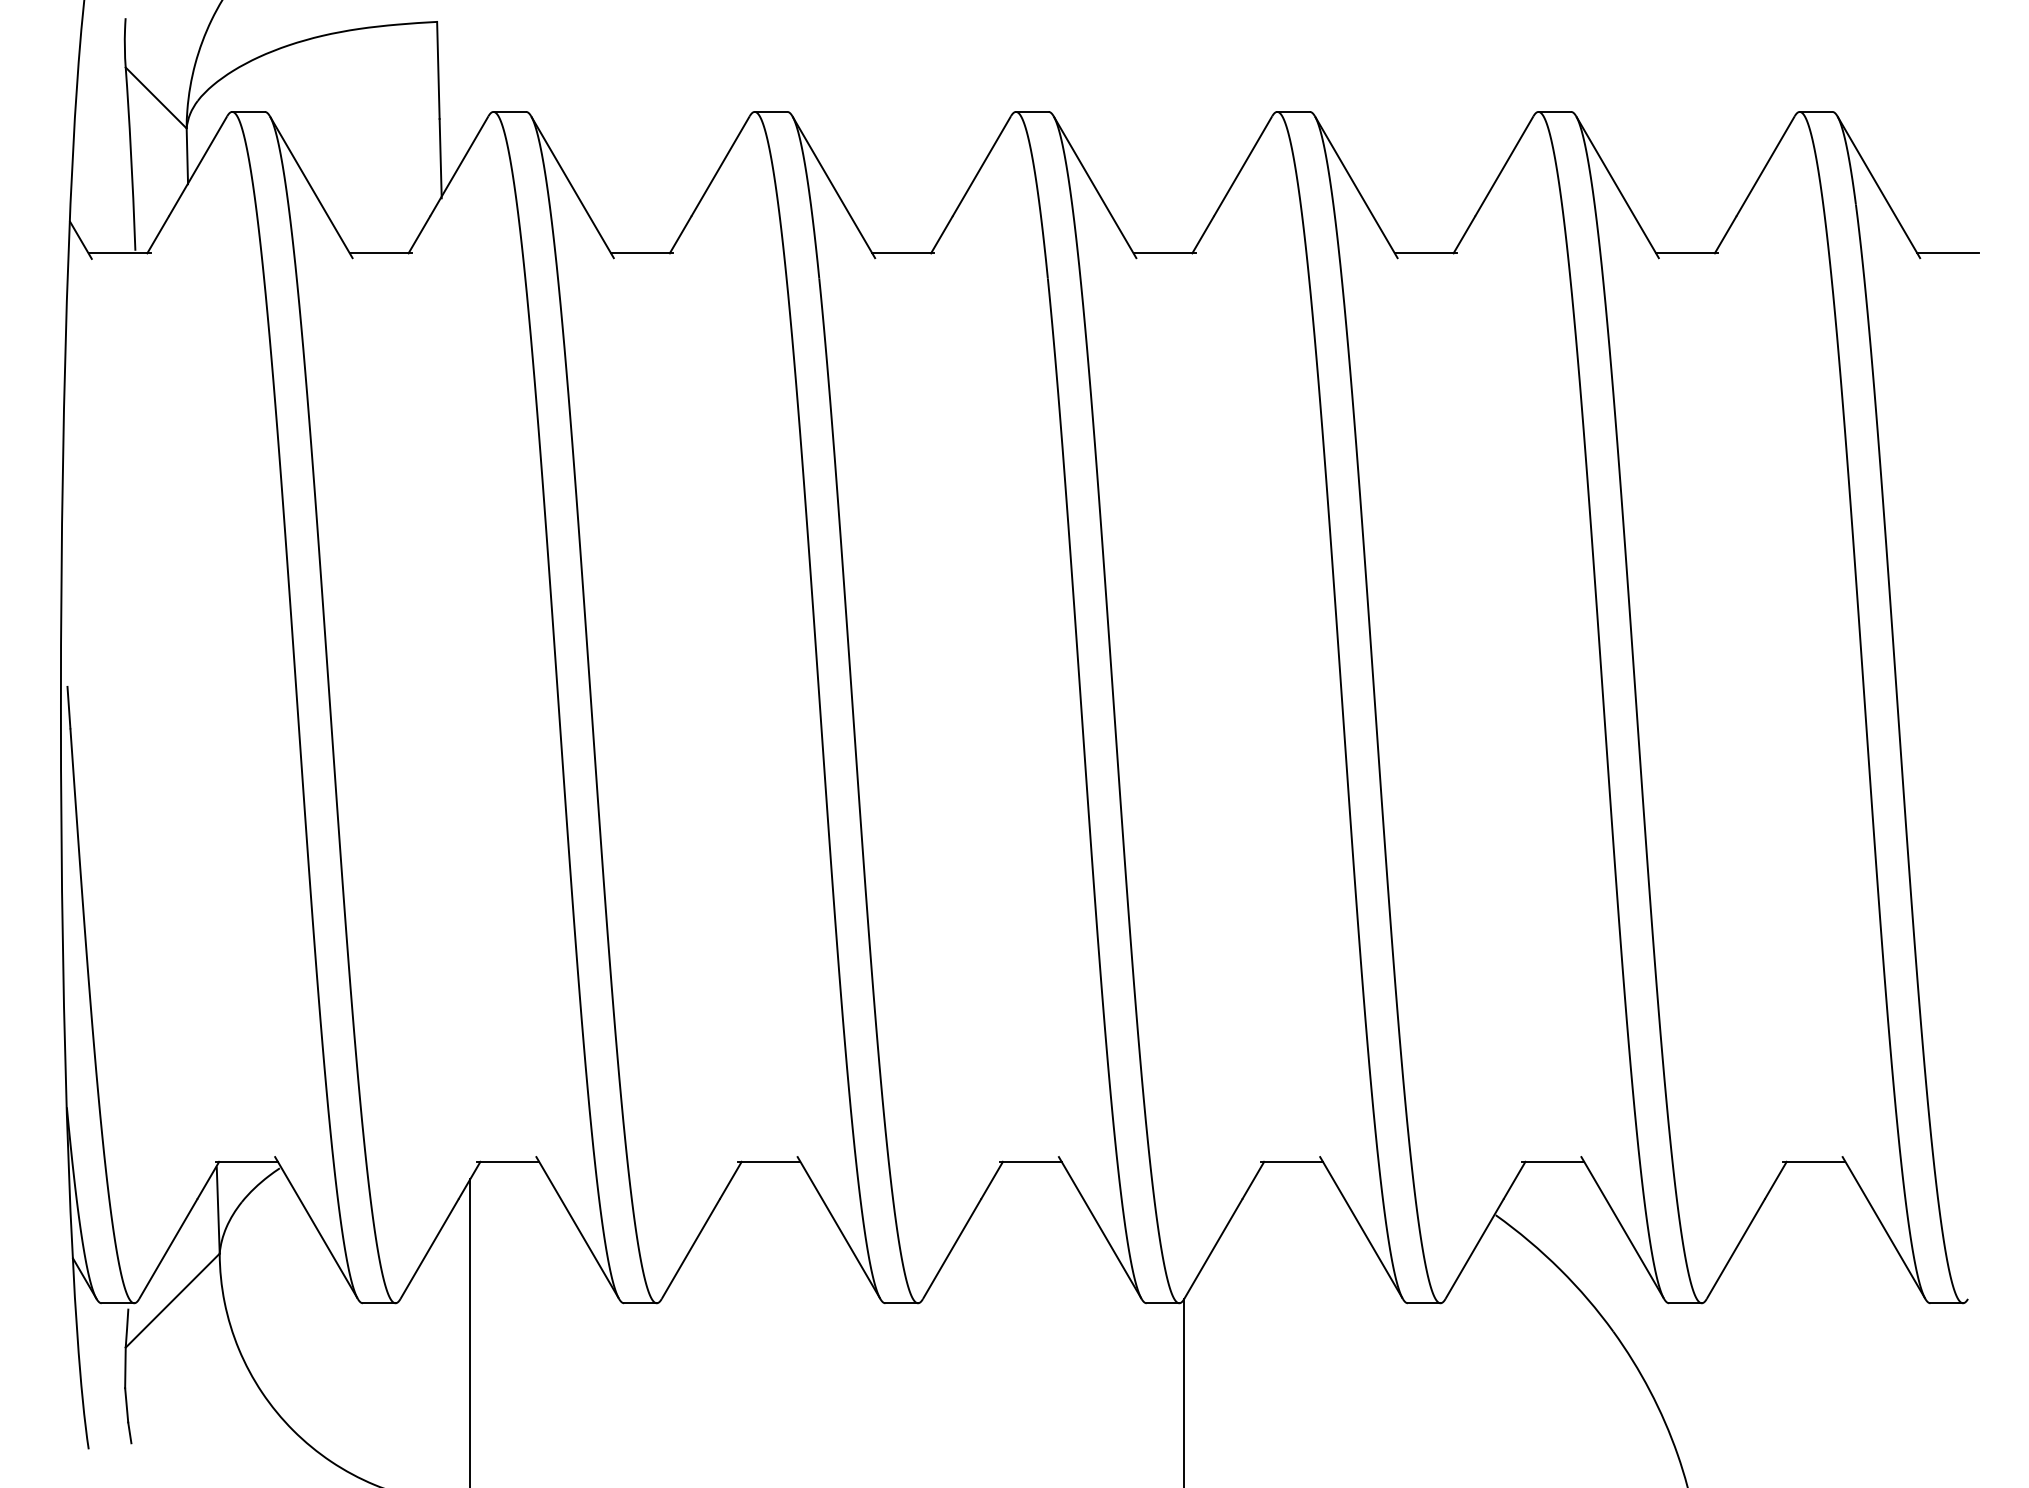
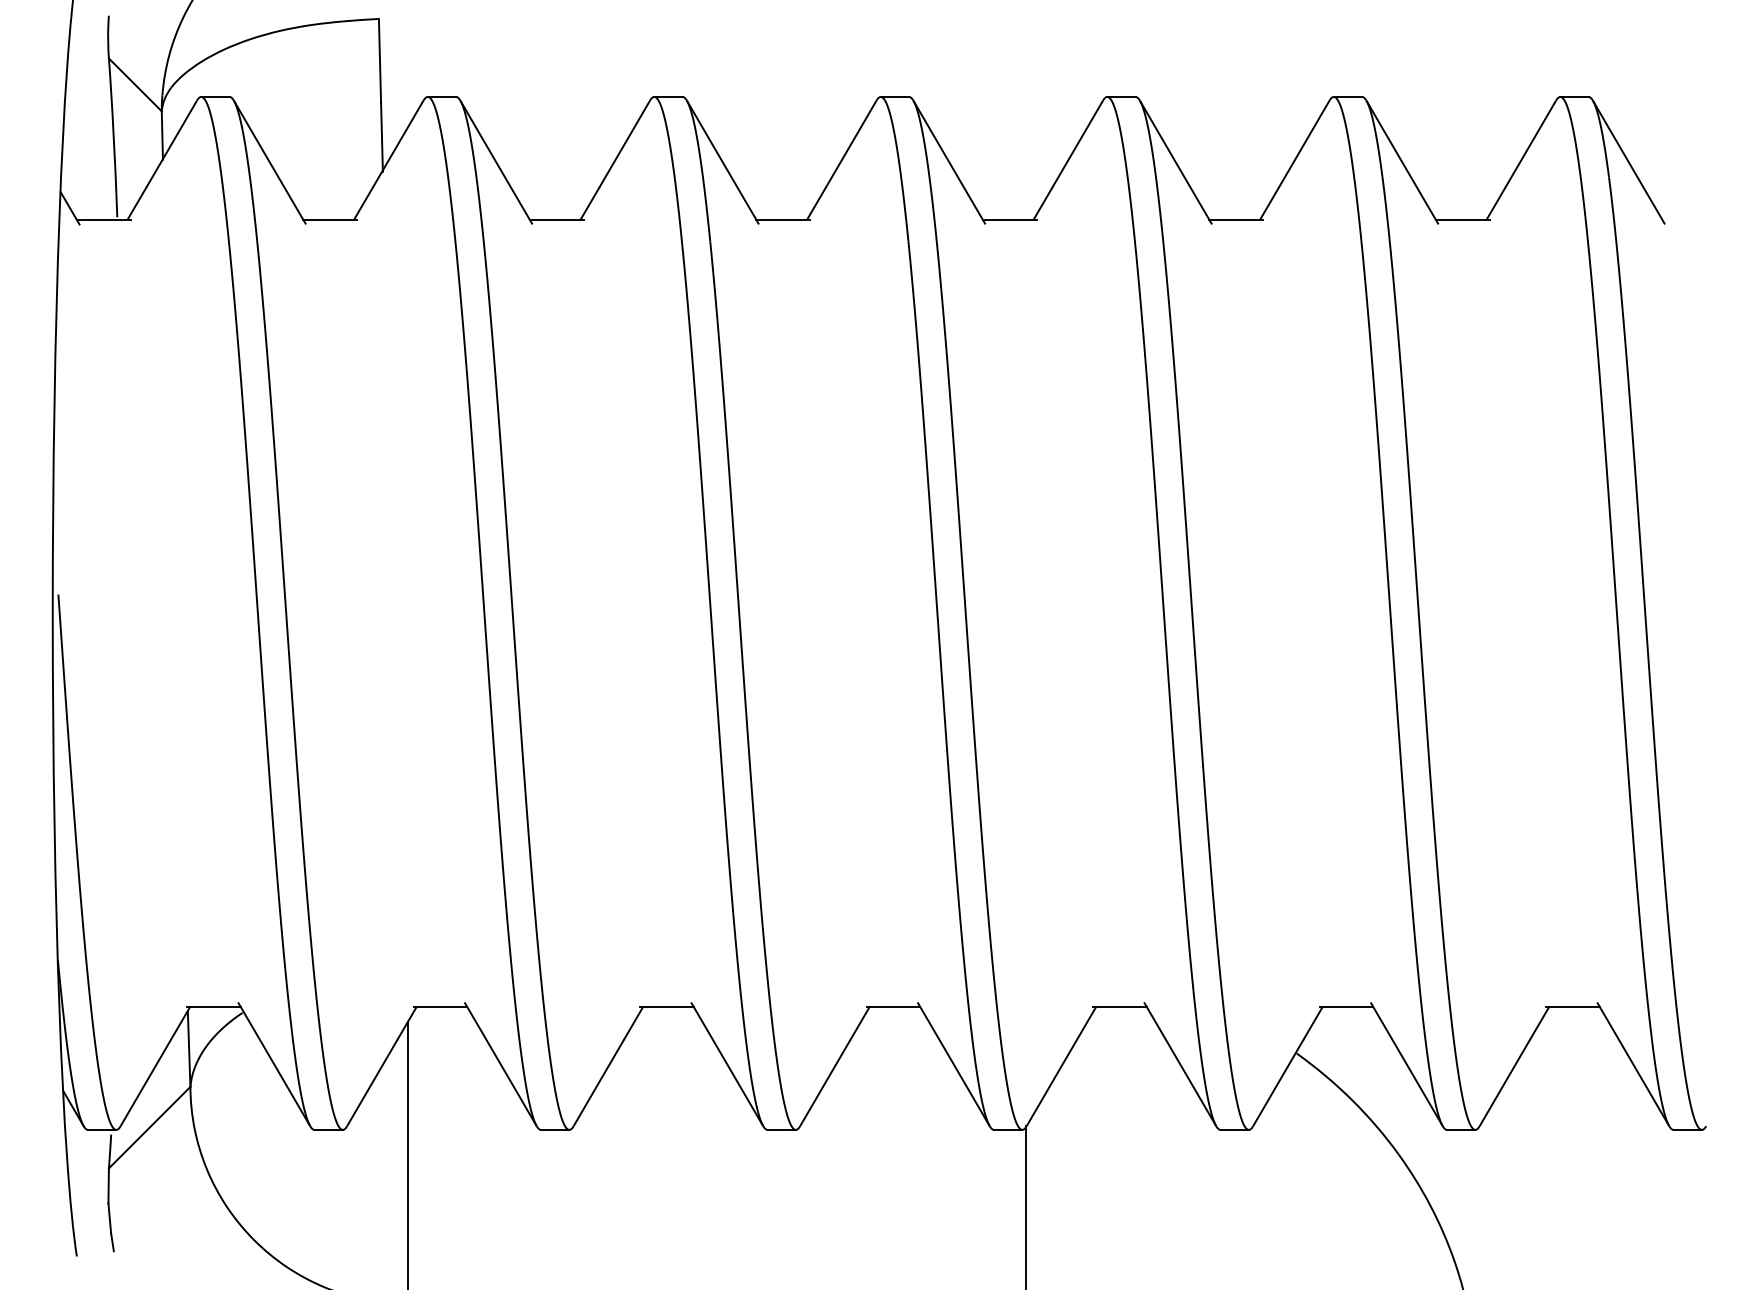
line: (1948, 253) -> (1689, 219), removed

